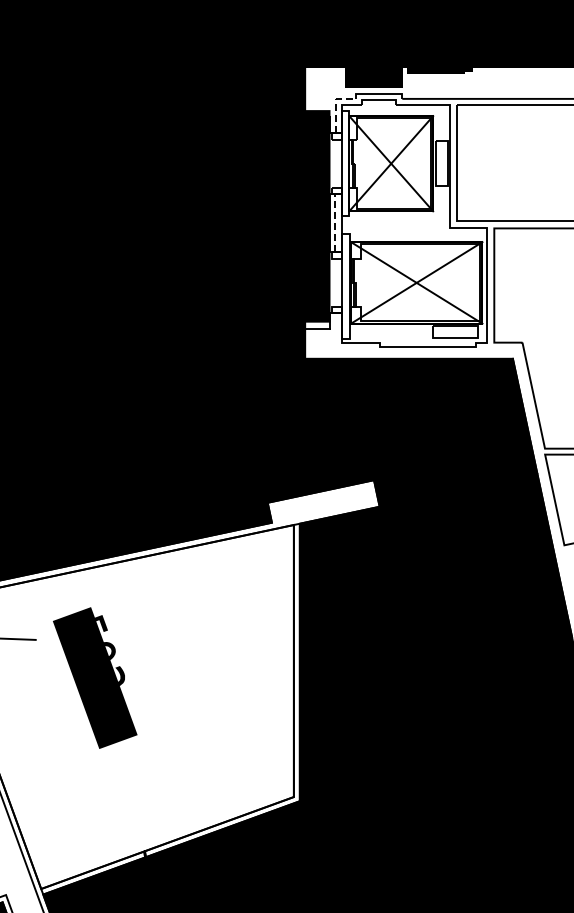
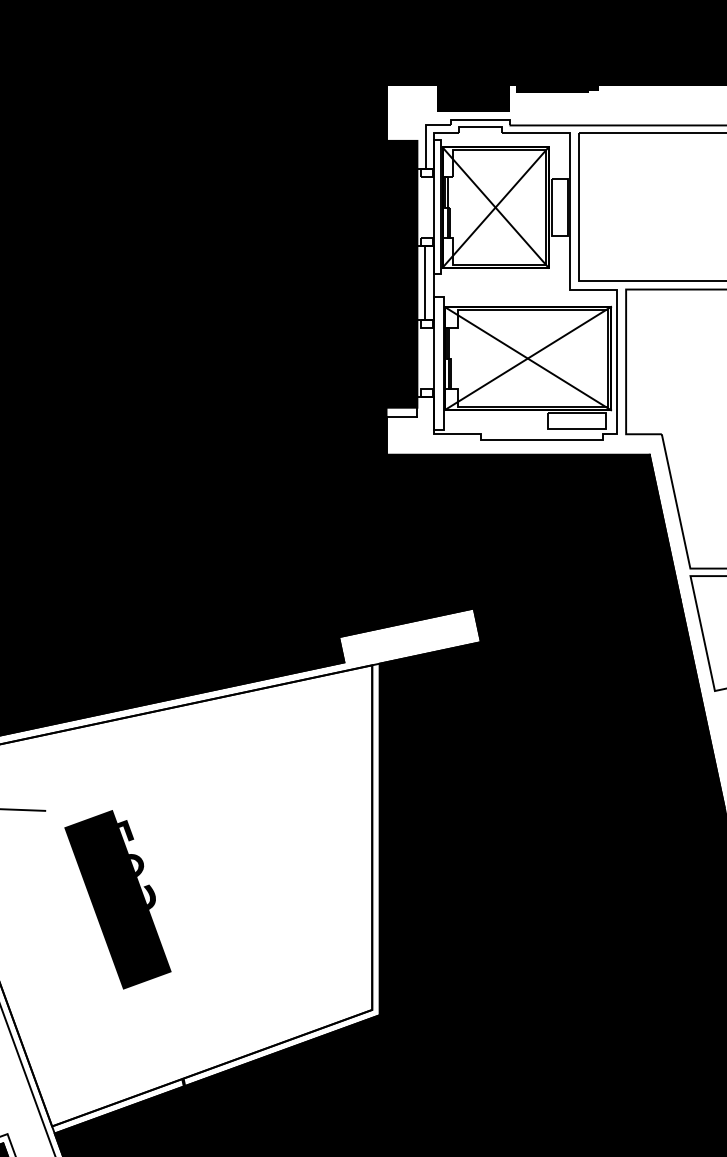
line: (336, 104) -> (426, 132), dashed -> solid
line: (335, 222) -> (424, 282), dashed -> solid
text: (95, 677) -> (118, 899), moved

